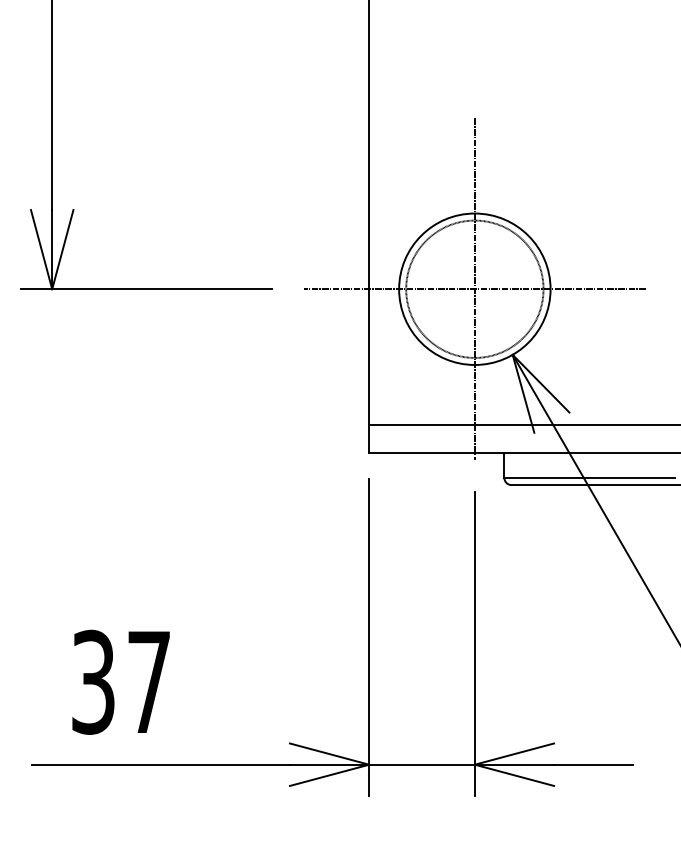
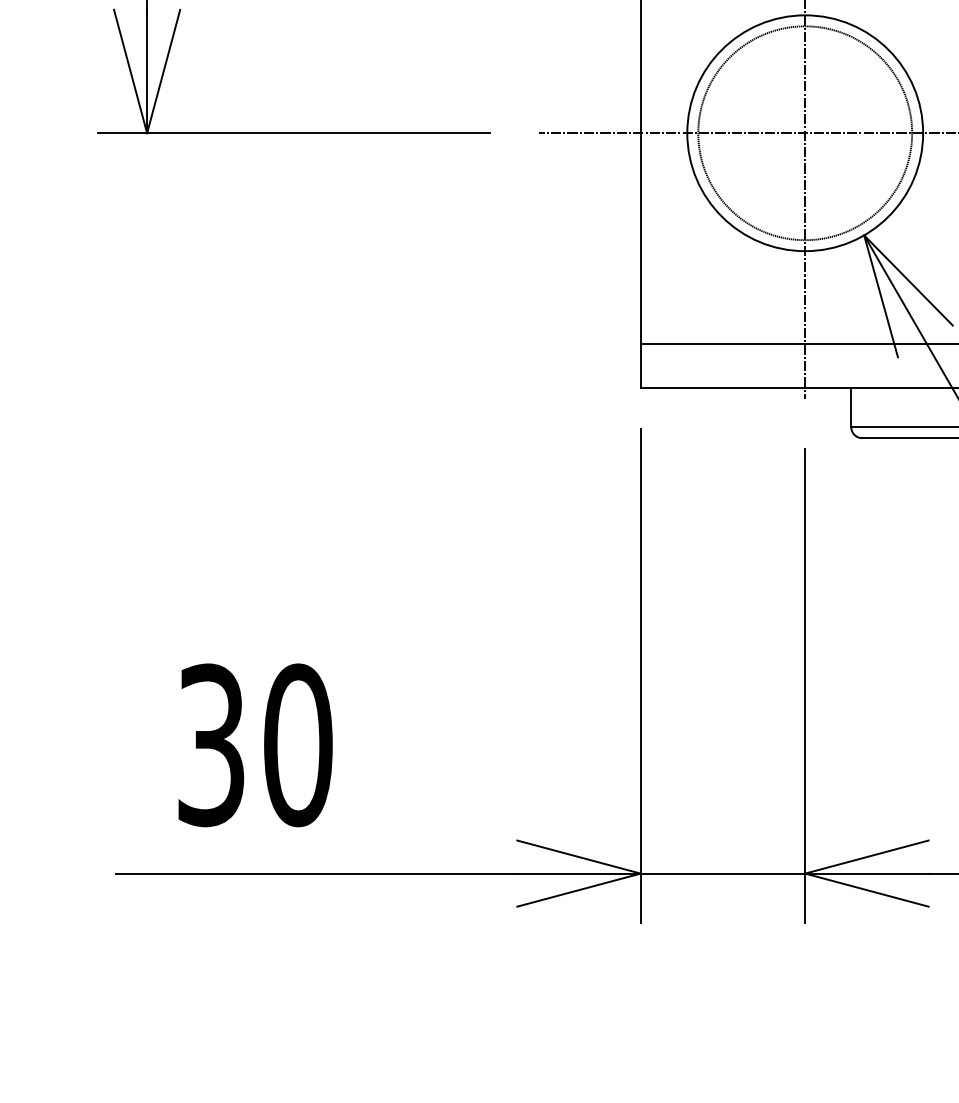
text: (149, 681) -> (298, 744), 37 -> 30

